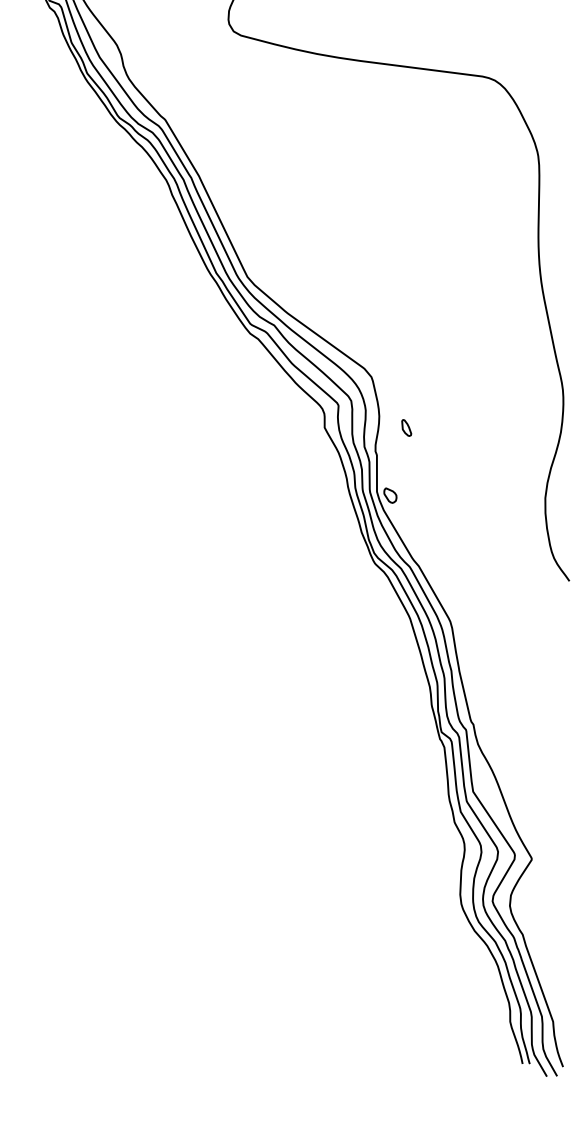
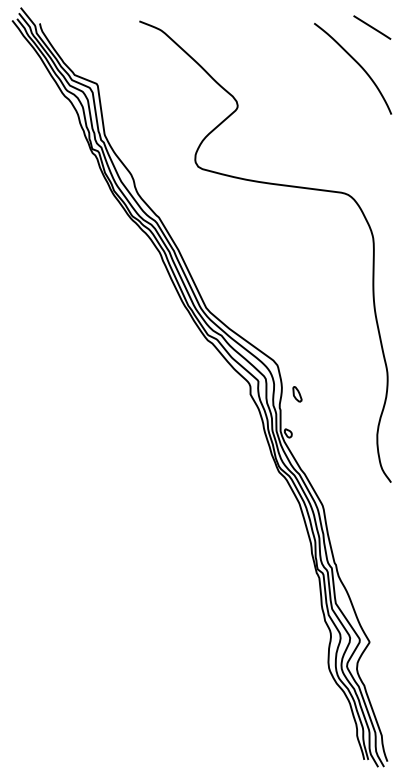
part: (406, 427) -> (297, 394), size x1.6

